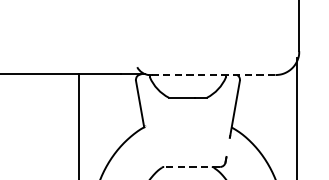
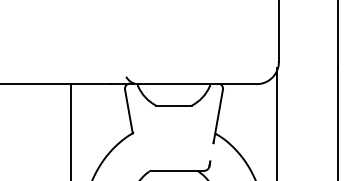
line: (212, 75) -> (197, 84), dashed -> solid
line: (191, 166) -> (177, 170), dashed -> solid

